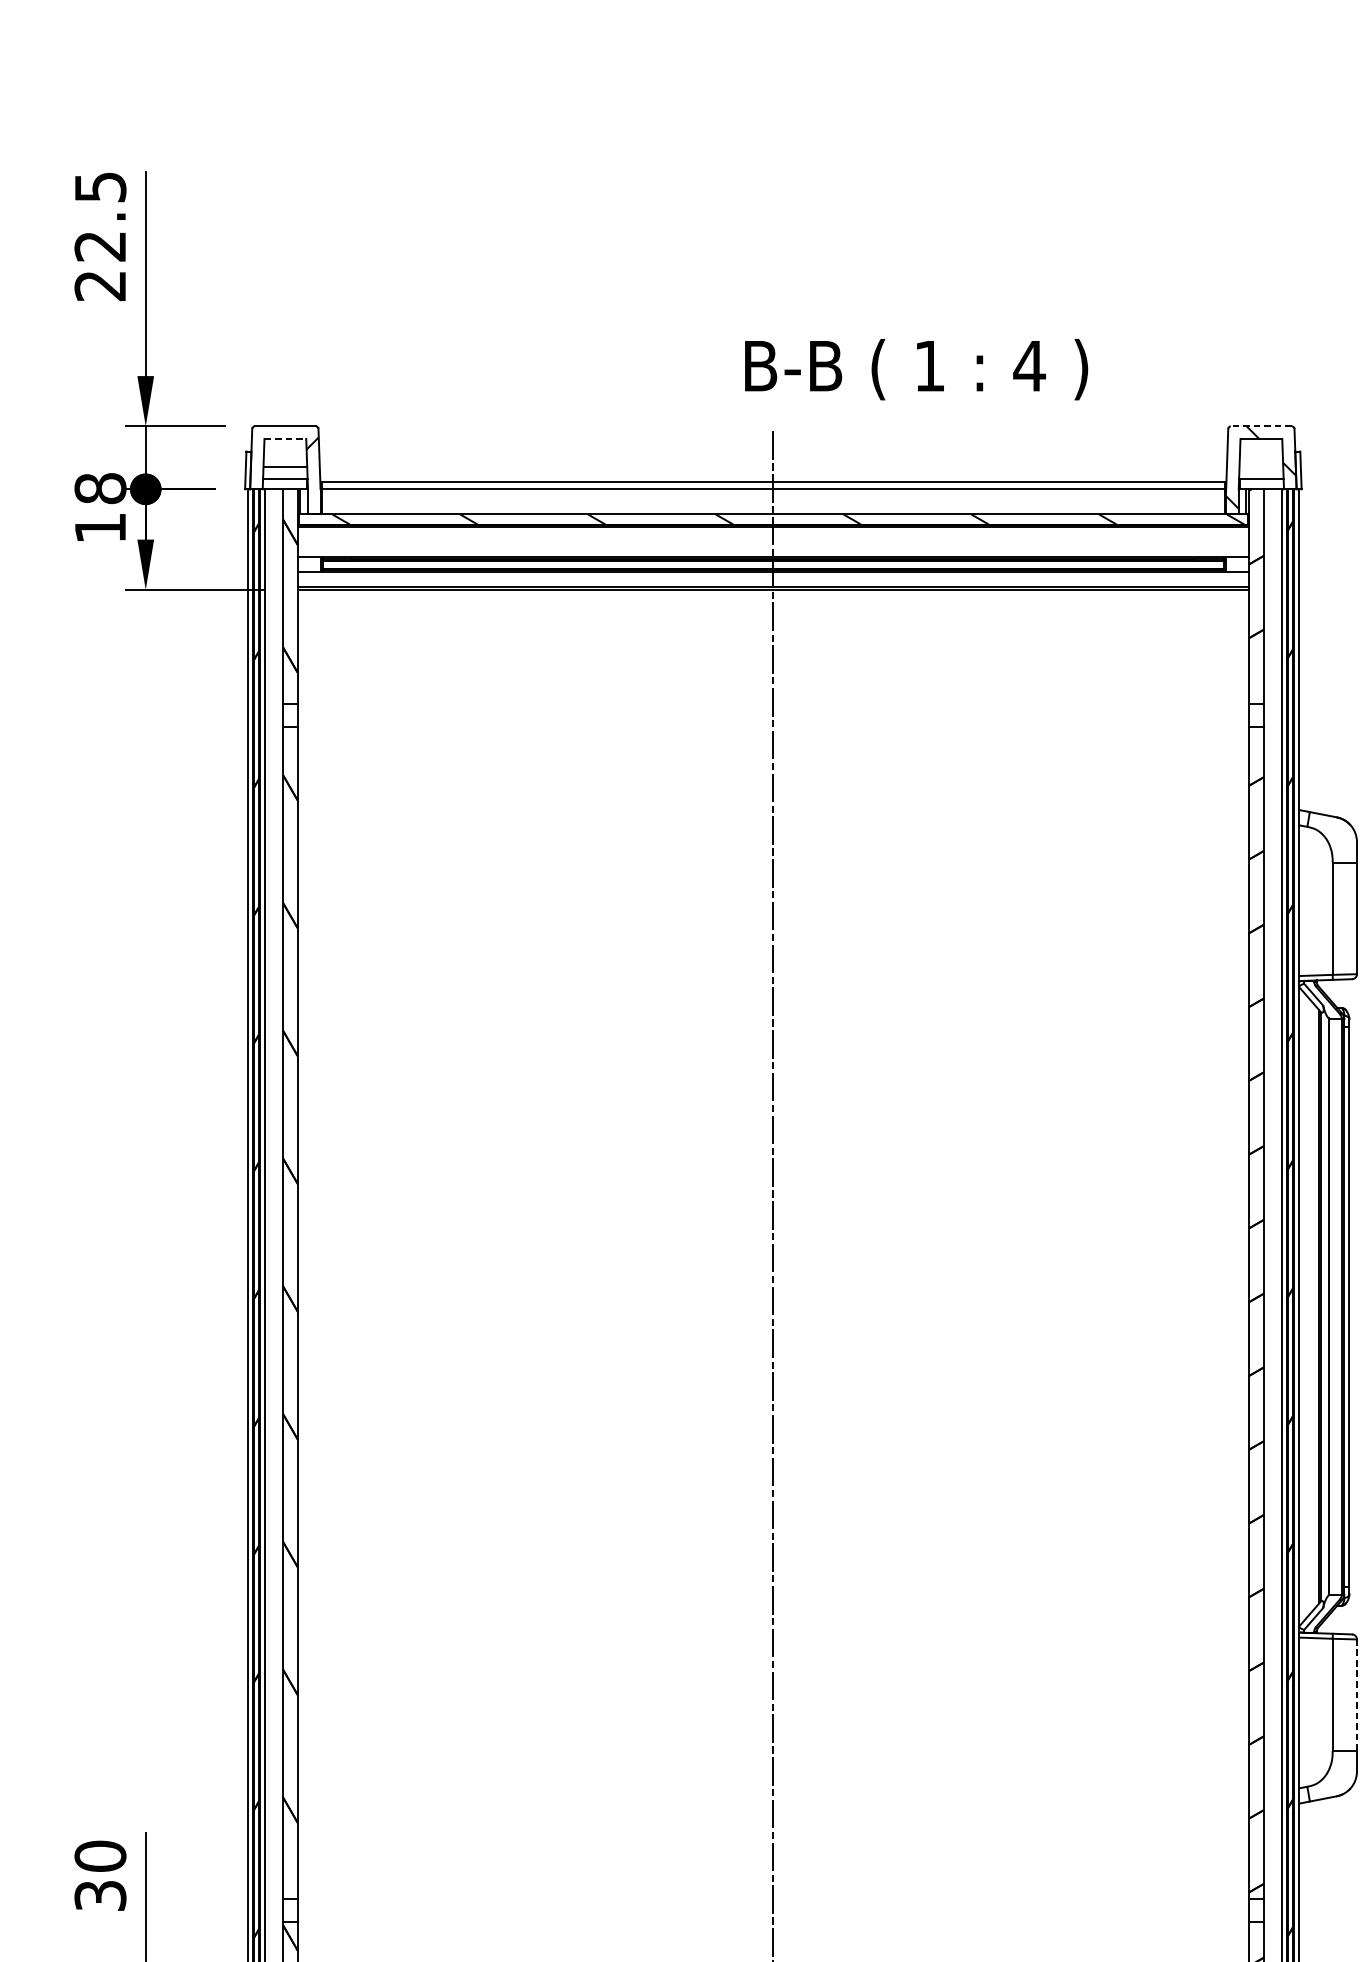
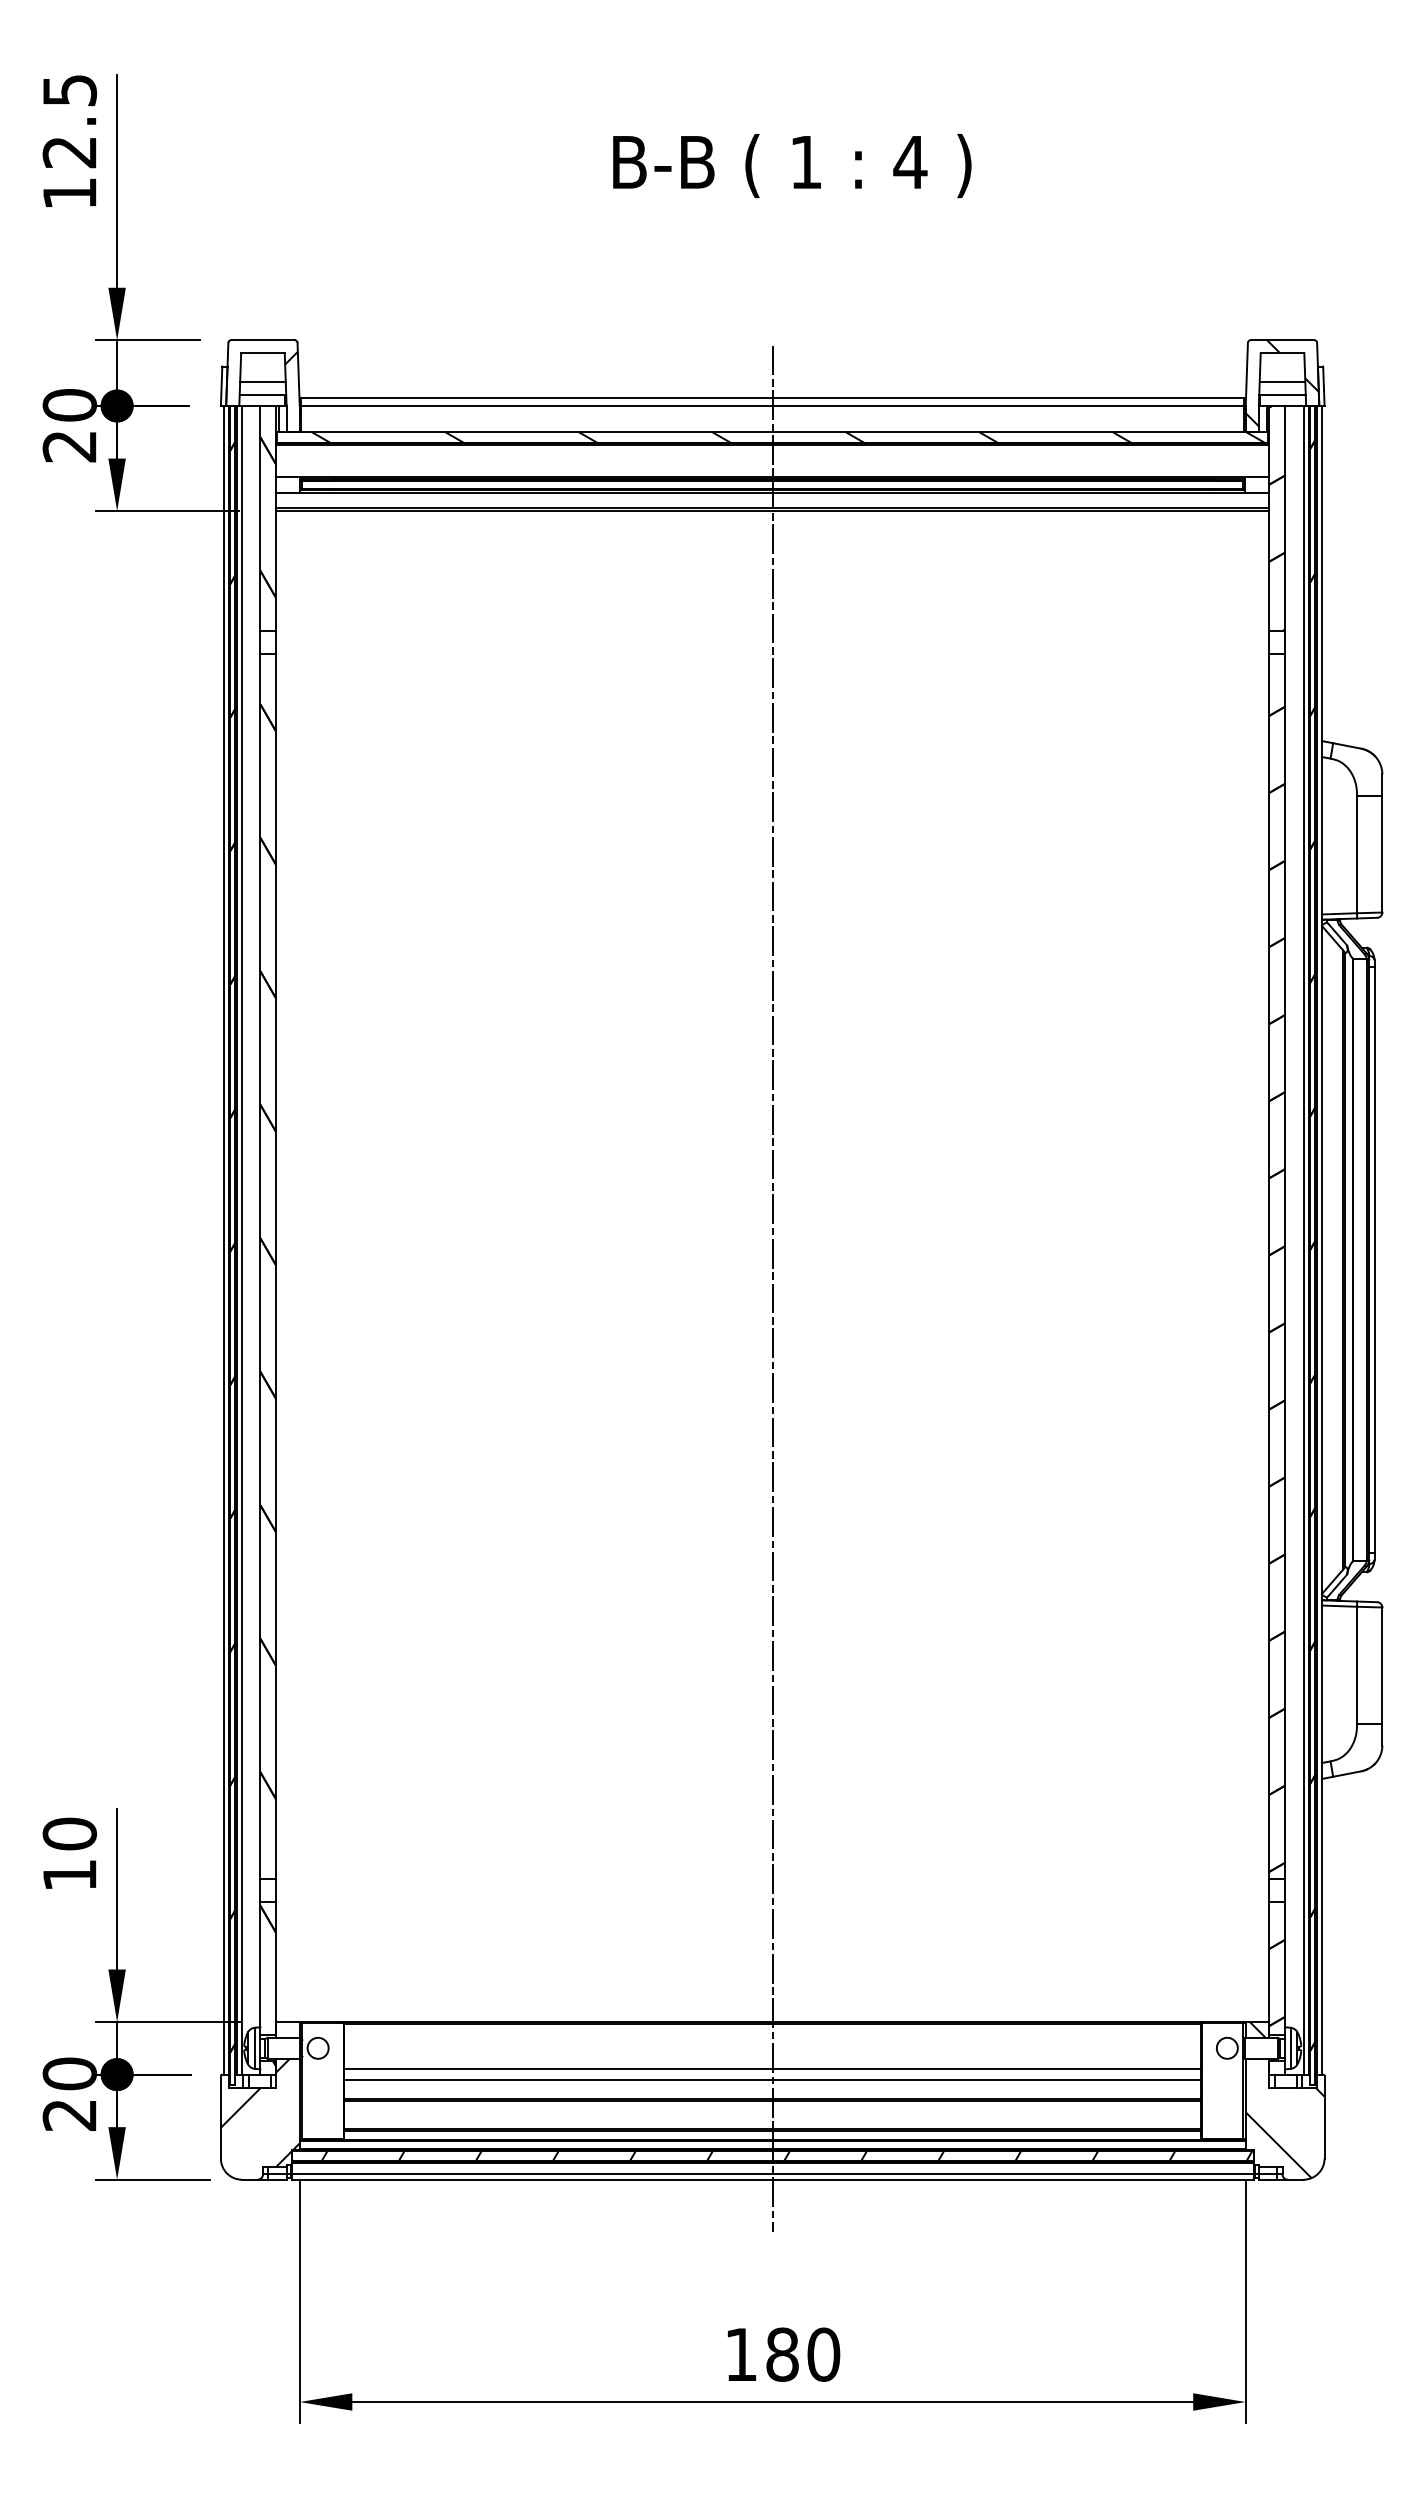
text: (100, 285) -> (69, 193), 22.5 -> 12.5
text: (916, 370) -> (792, 166), moved
line: (1261, 426) -> (1282, 340), dashed -> solid
line: (284, 439) -> (262, 353), dashed -> solid
line: (1261, 466) -> (1282, 382), added
text: (100, 507) -> (69, 425), 18 -> 20
line: (1357, 1695) -> (1382, 1665), dashed -> solid
text: (100, 1895) -> (69, 1874), 30 -> 10

